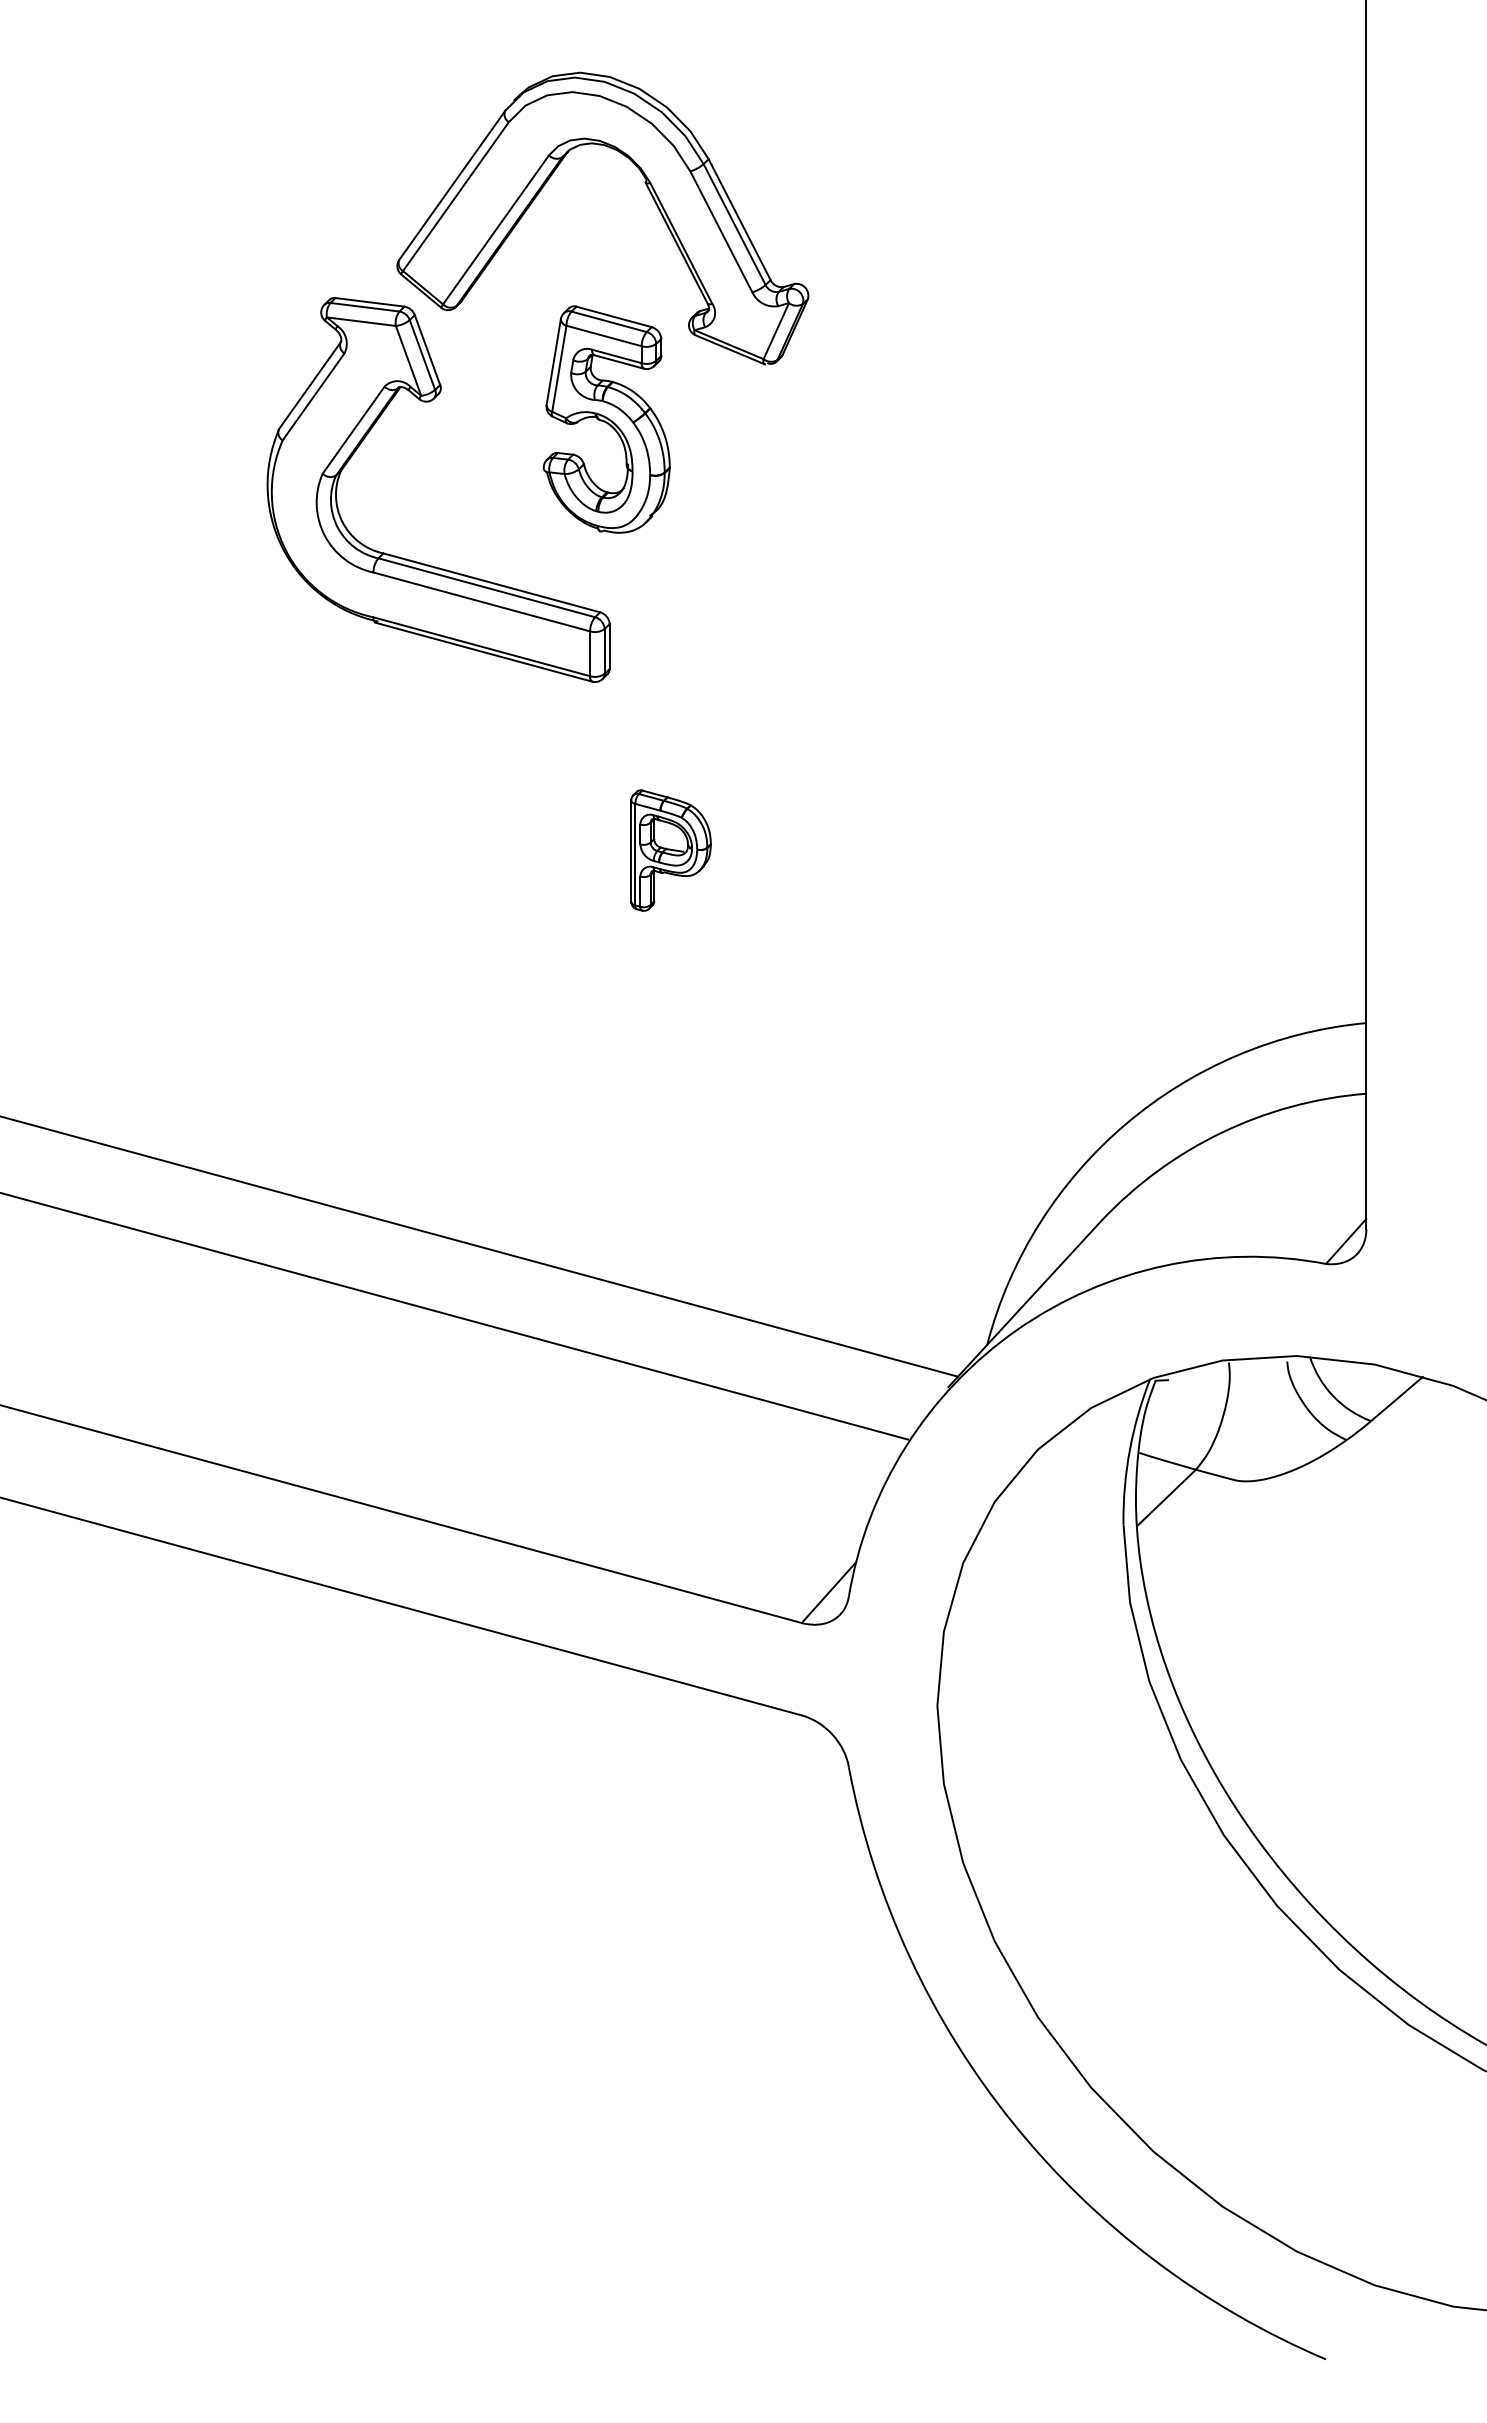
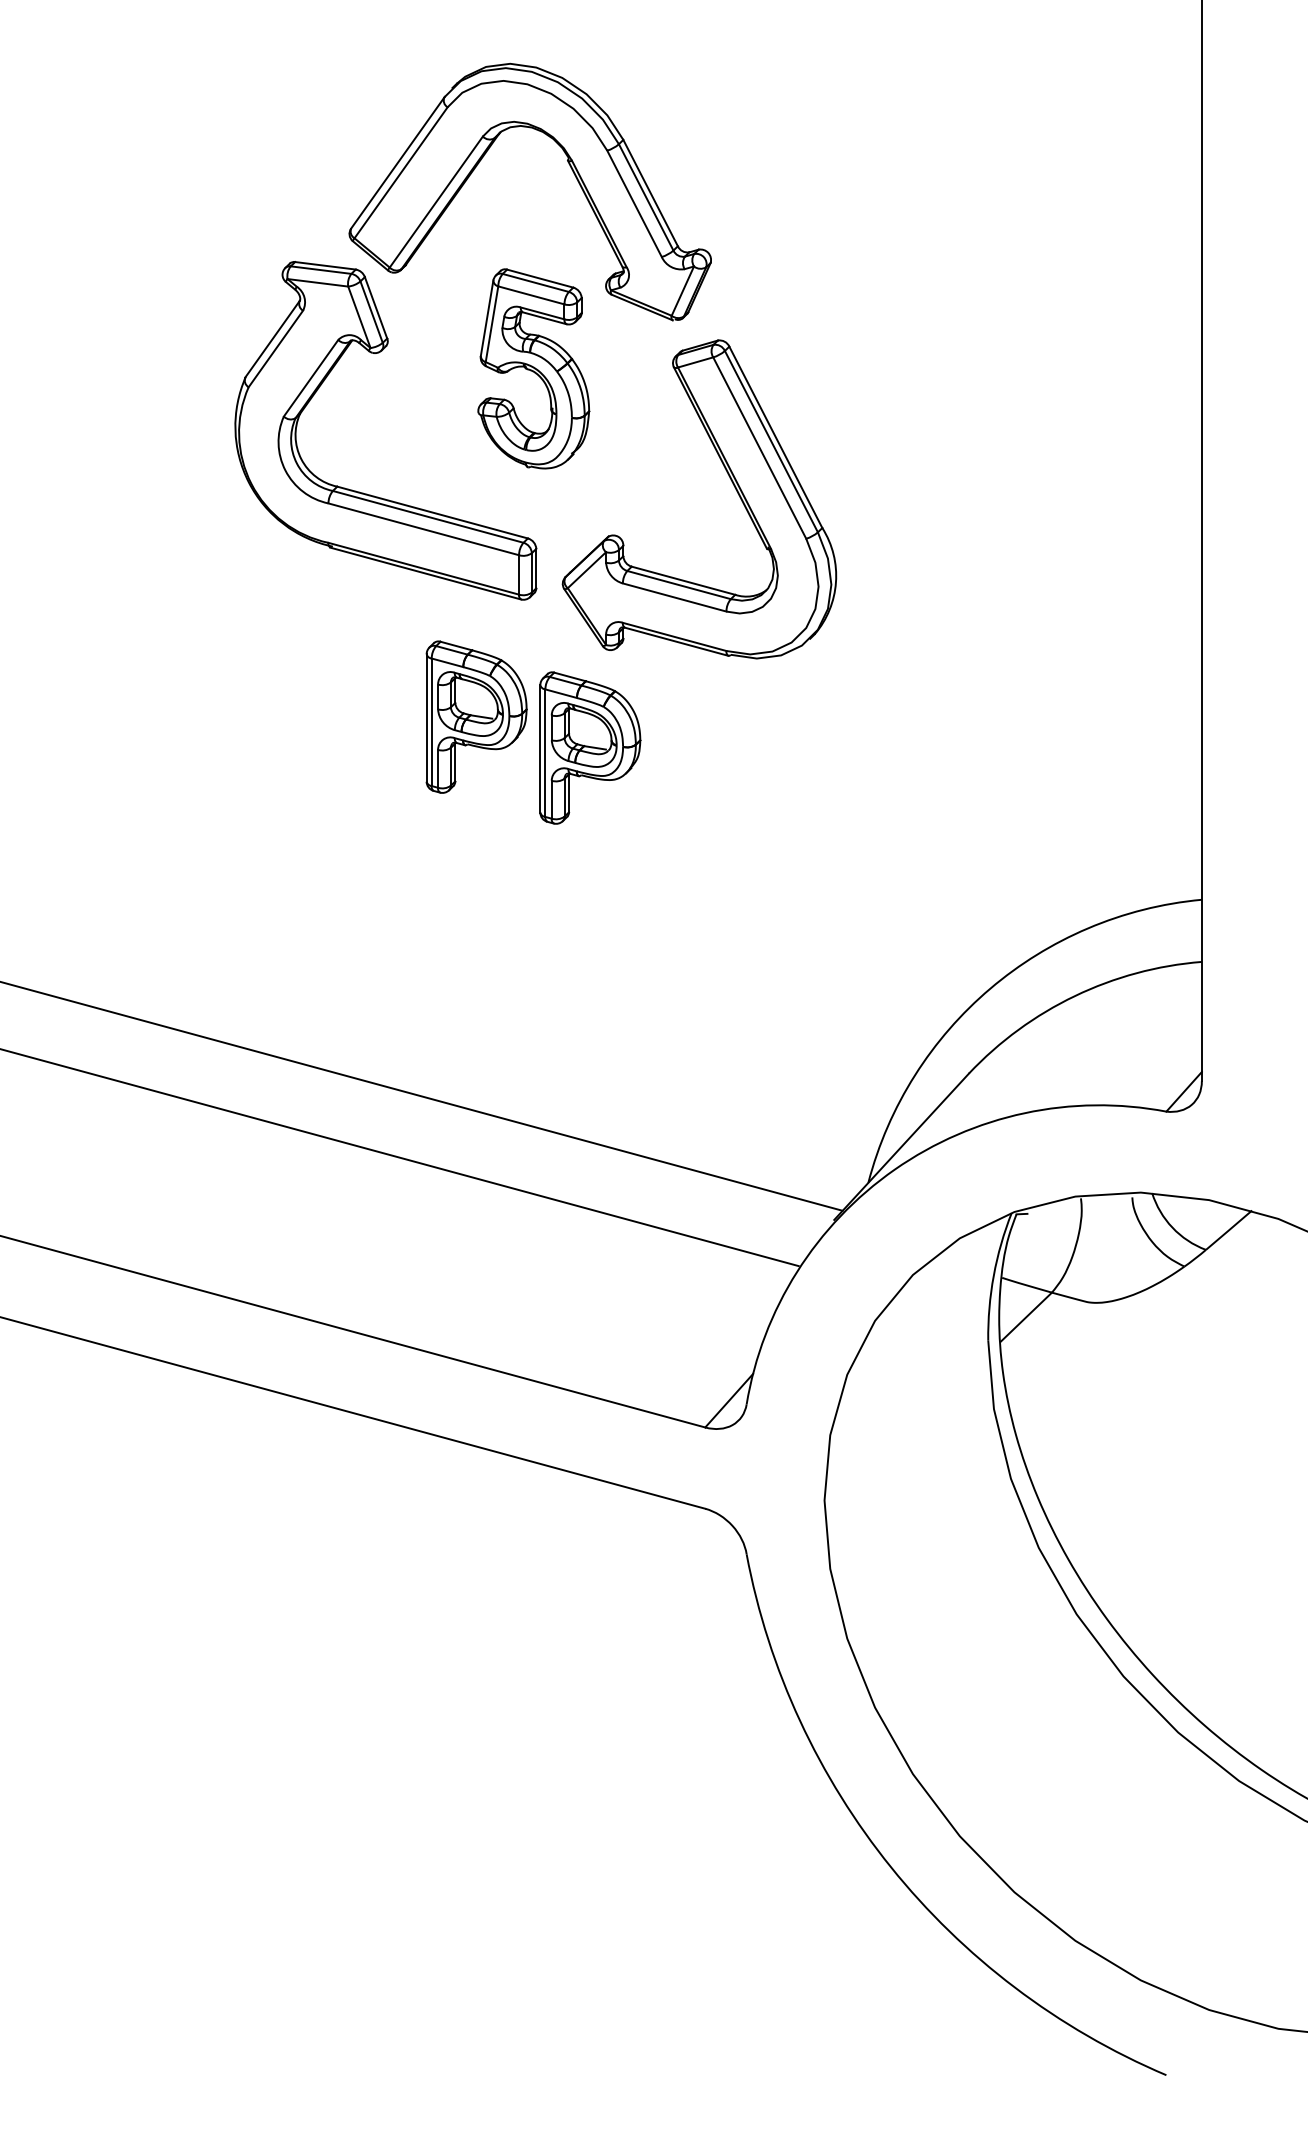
part: (832, 549) -> (732, 483), added
part: (541, 815) -> (476, 717), added
part: (670, 850) -> (589, 747), size x1.43

